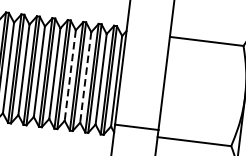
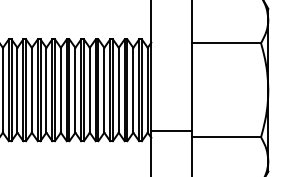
line: (70, 75) -> (104, 90), dashed -> solid
line: (85, 77) -> (118, 90), dashed -> solid

